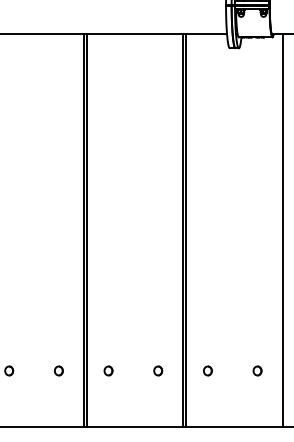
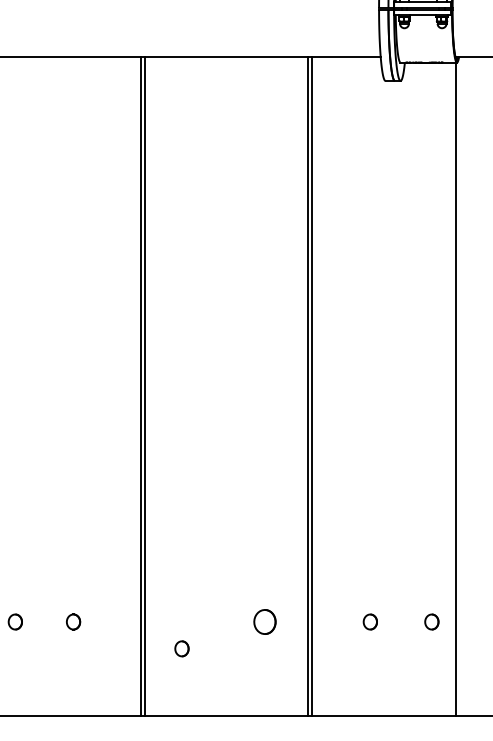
line: (282, 230) -> (455, 386), moved
part: (58, 370) -> (72, 621), moved
part: (108, 370) -> (181, 648), moved
part: (158, 370) -> (265, 621), size x1.6
part: (207, 370) -> (369, 621), moved

